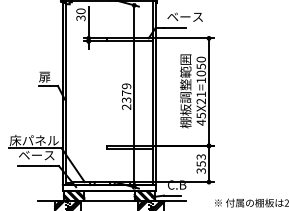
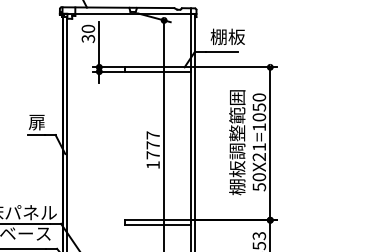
text: (184, 16) -> (235, 36), ベース -> 棚板
text: (126, 96) -> (153, 149), 2379 -> 1777
text: (200, 118) -> (258, 181), 45X21=1050 -> 50X21=1050

